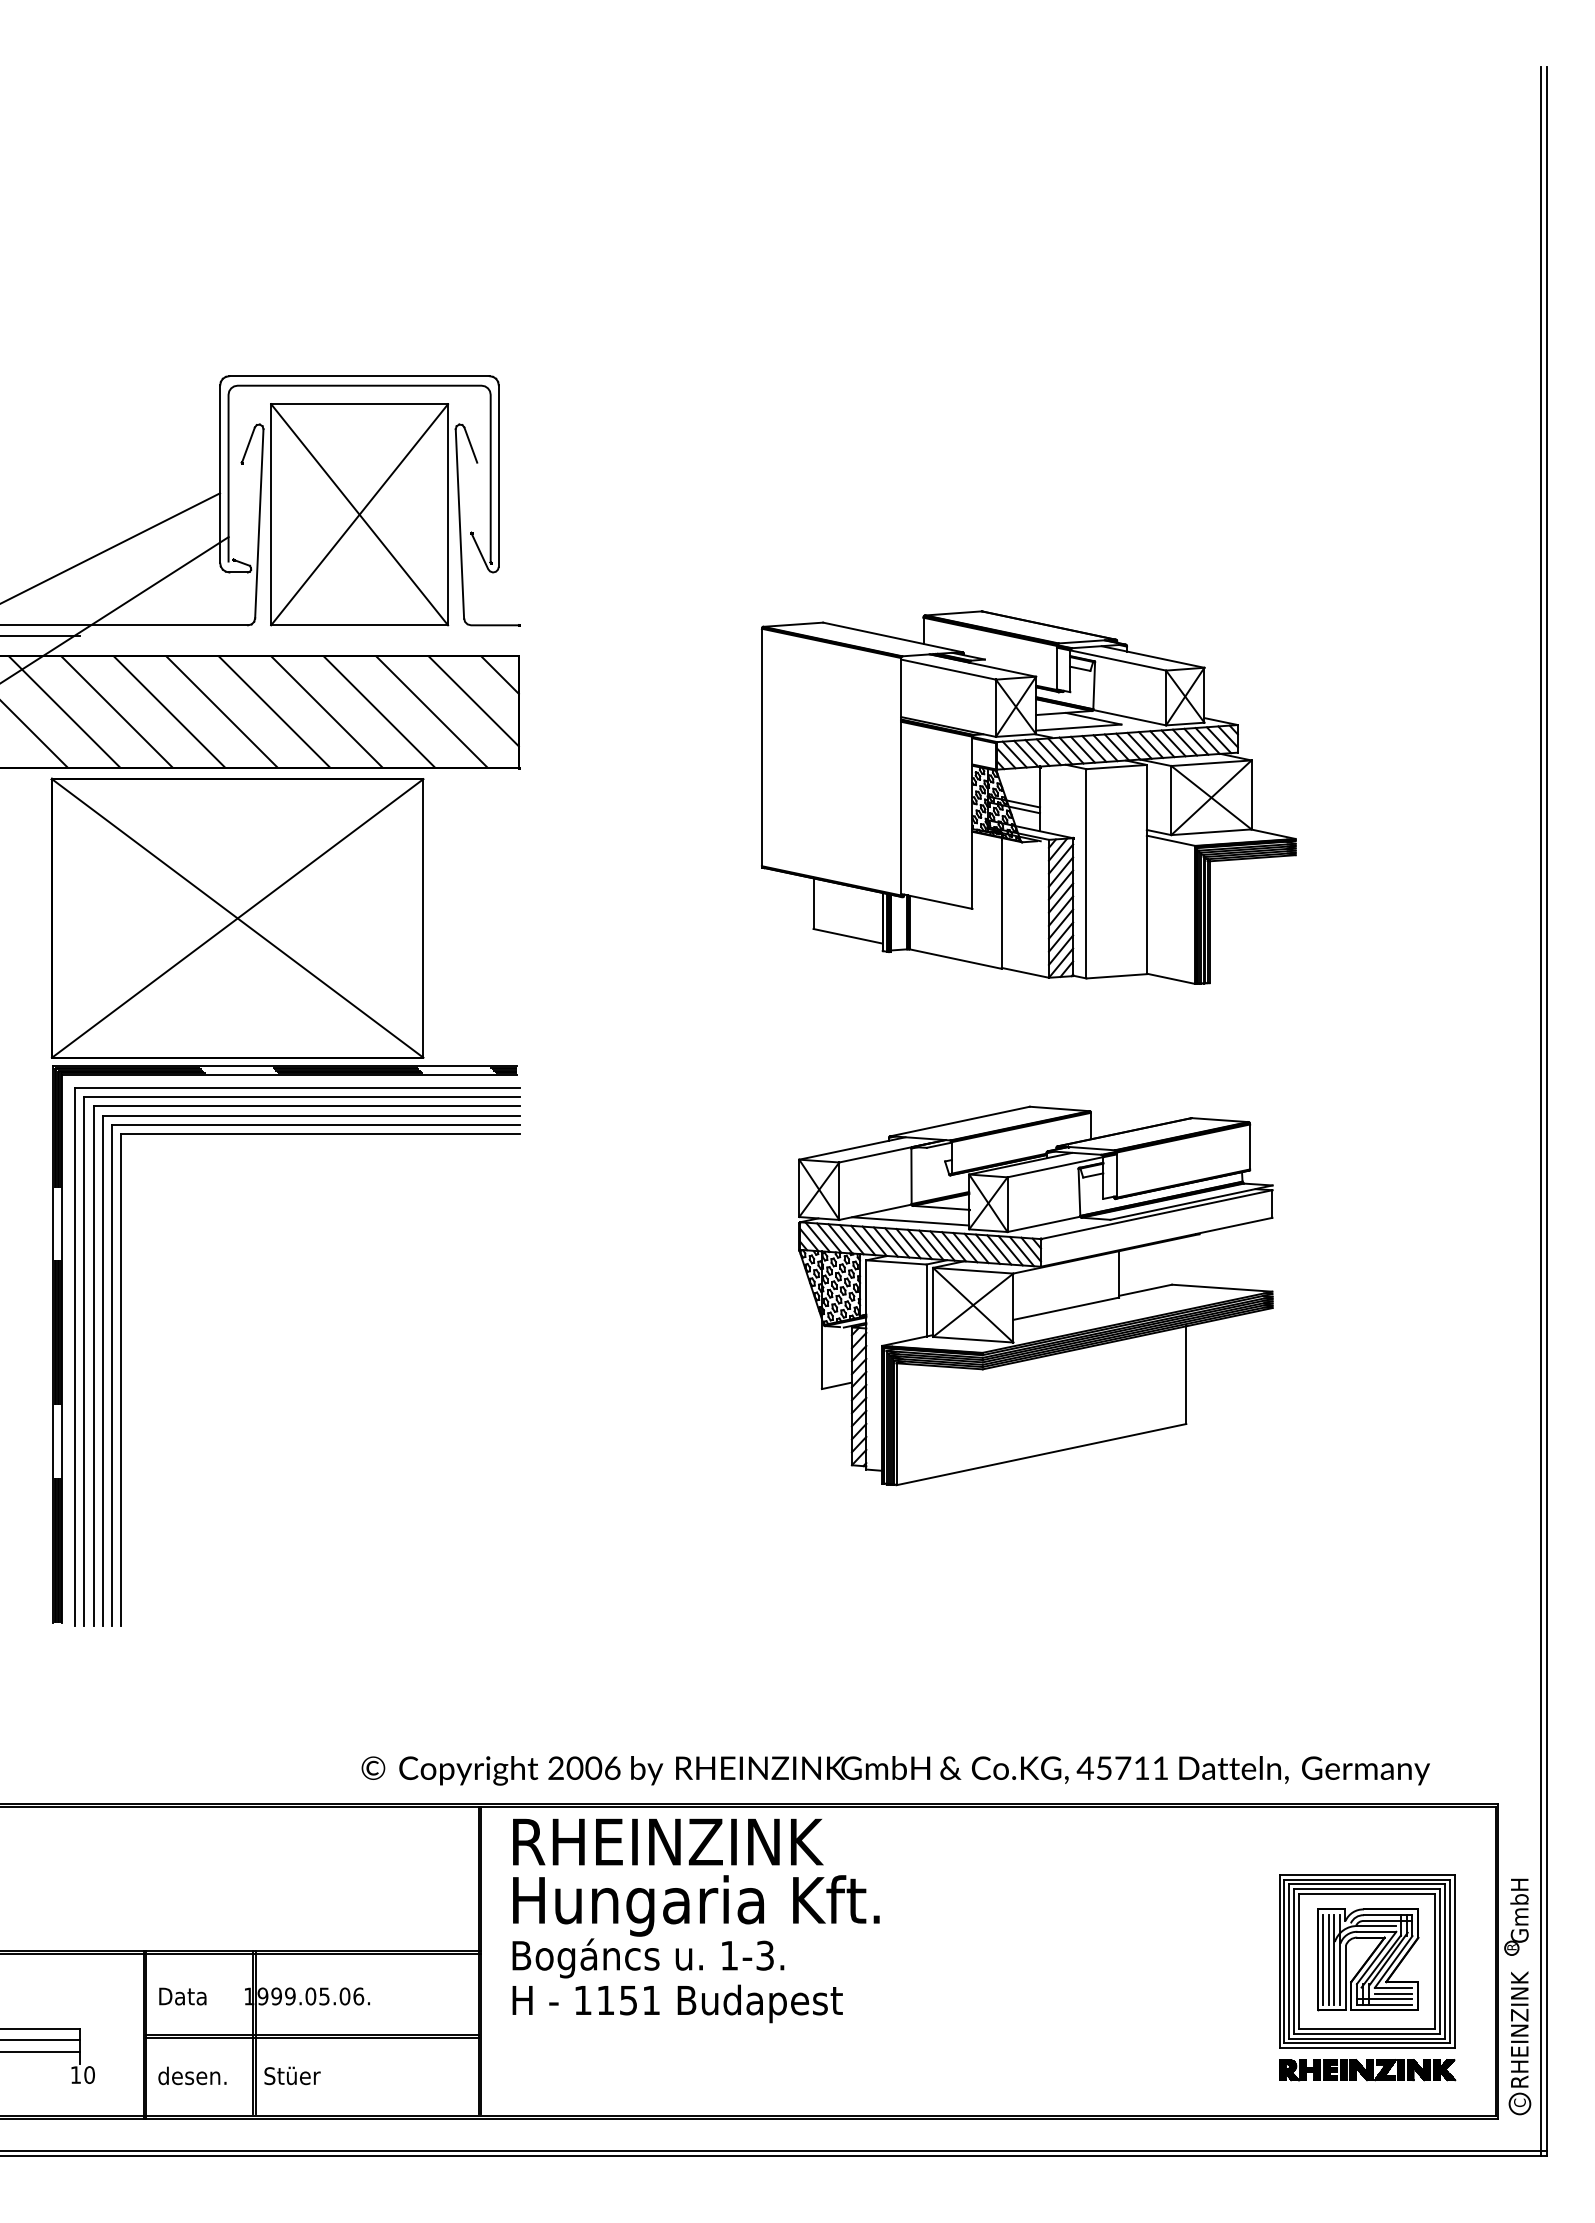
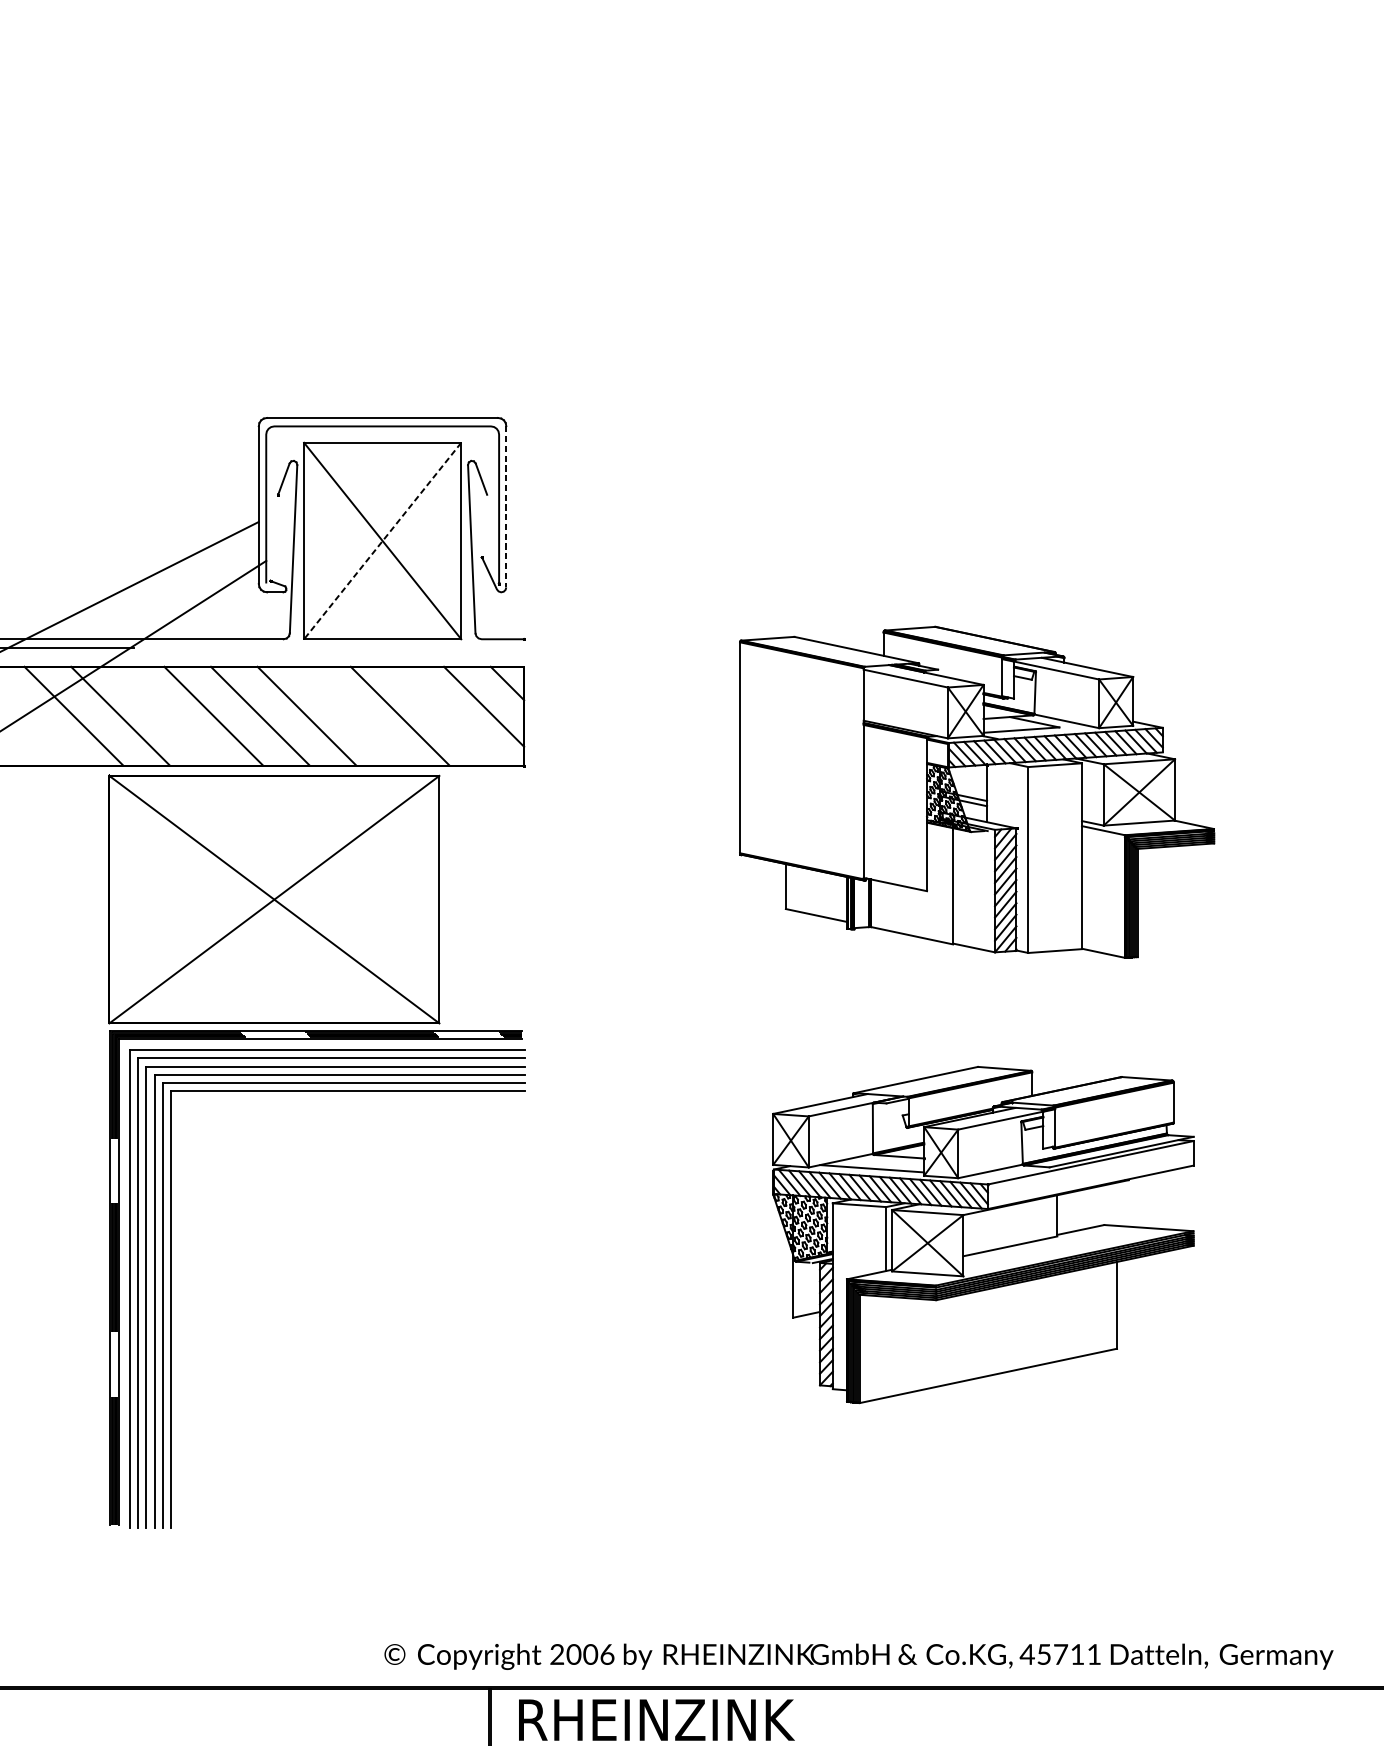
line: (498, 476) -> (506, 507), solid -> dashed
line: (359, 514) -> (382, 540), solid -> dashed
line: (116, 711) -> (166, 715), removed
line: (326, 711) -> (353, 715), removed
line: (431, 711) -> (446, 715), removed

